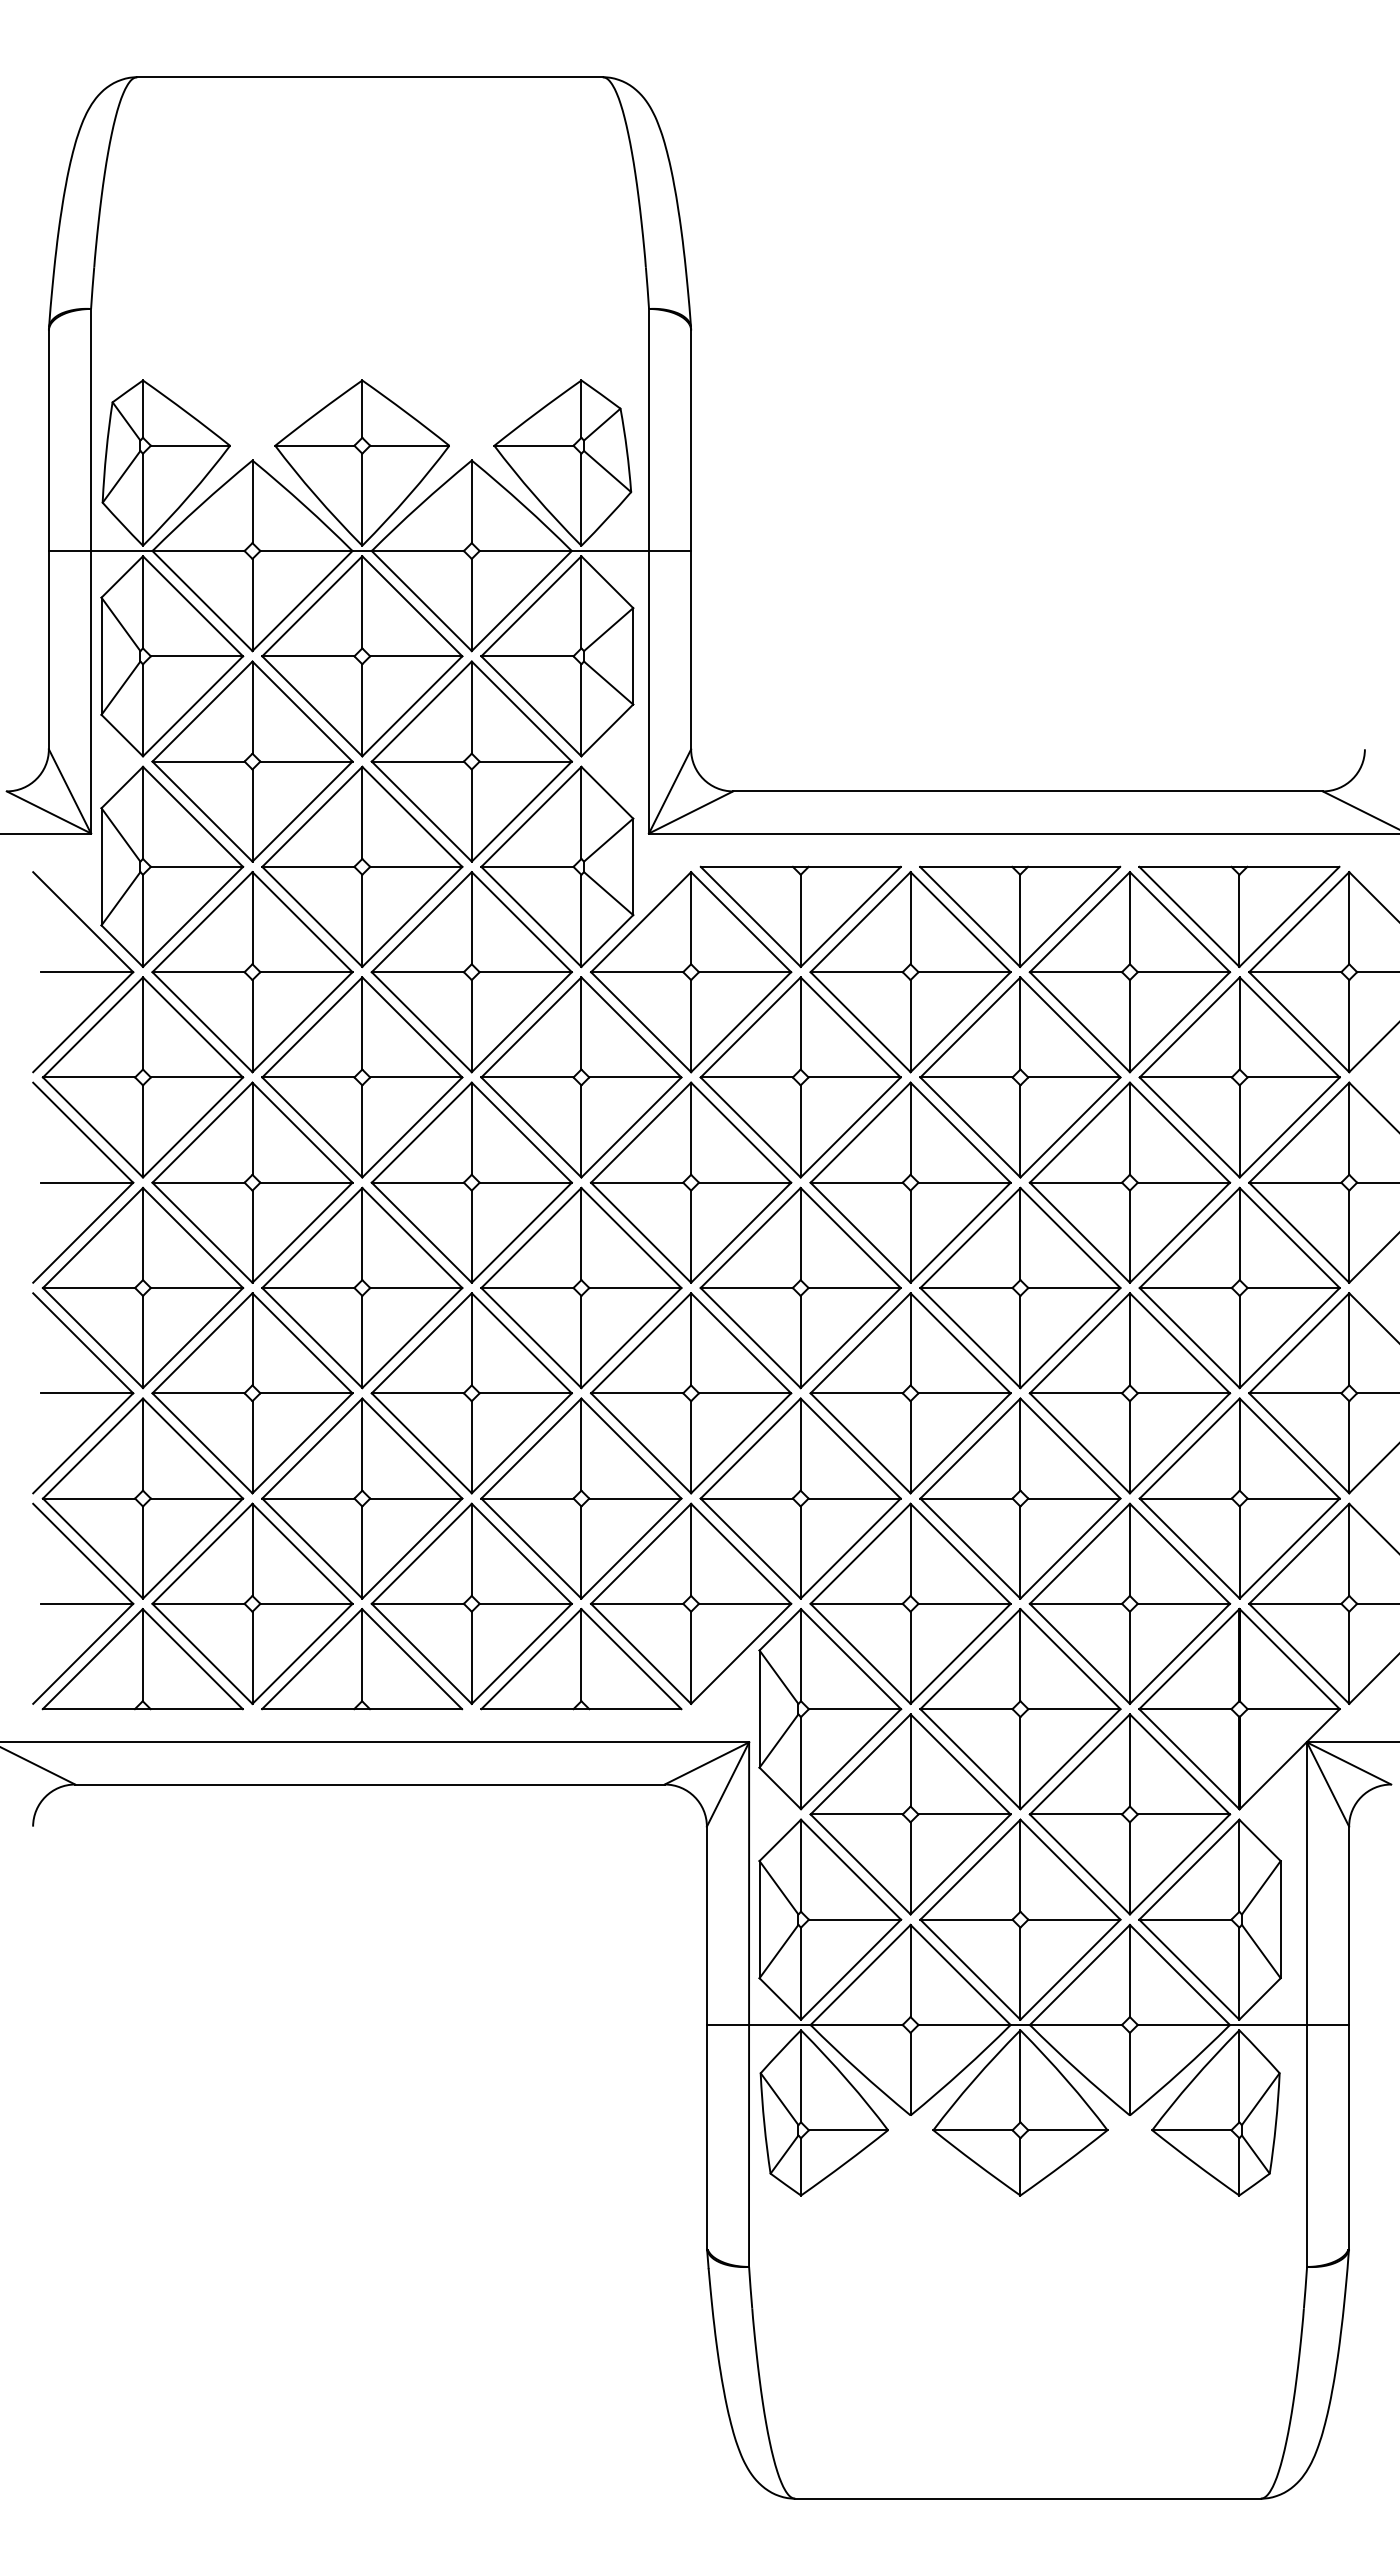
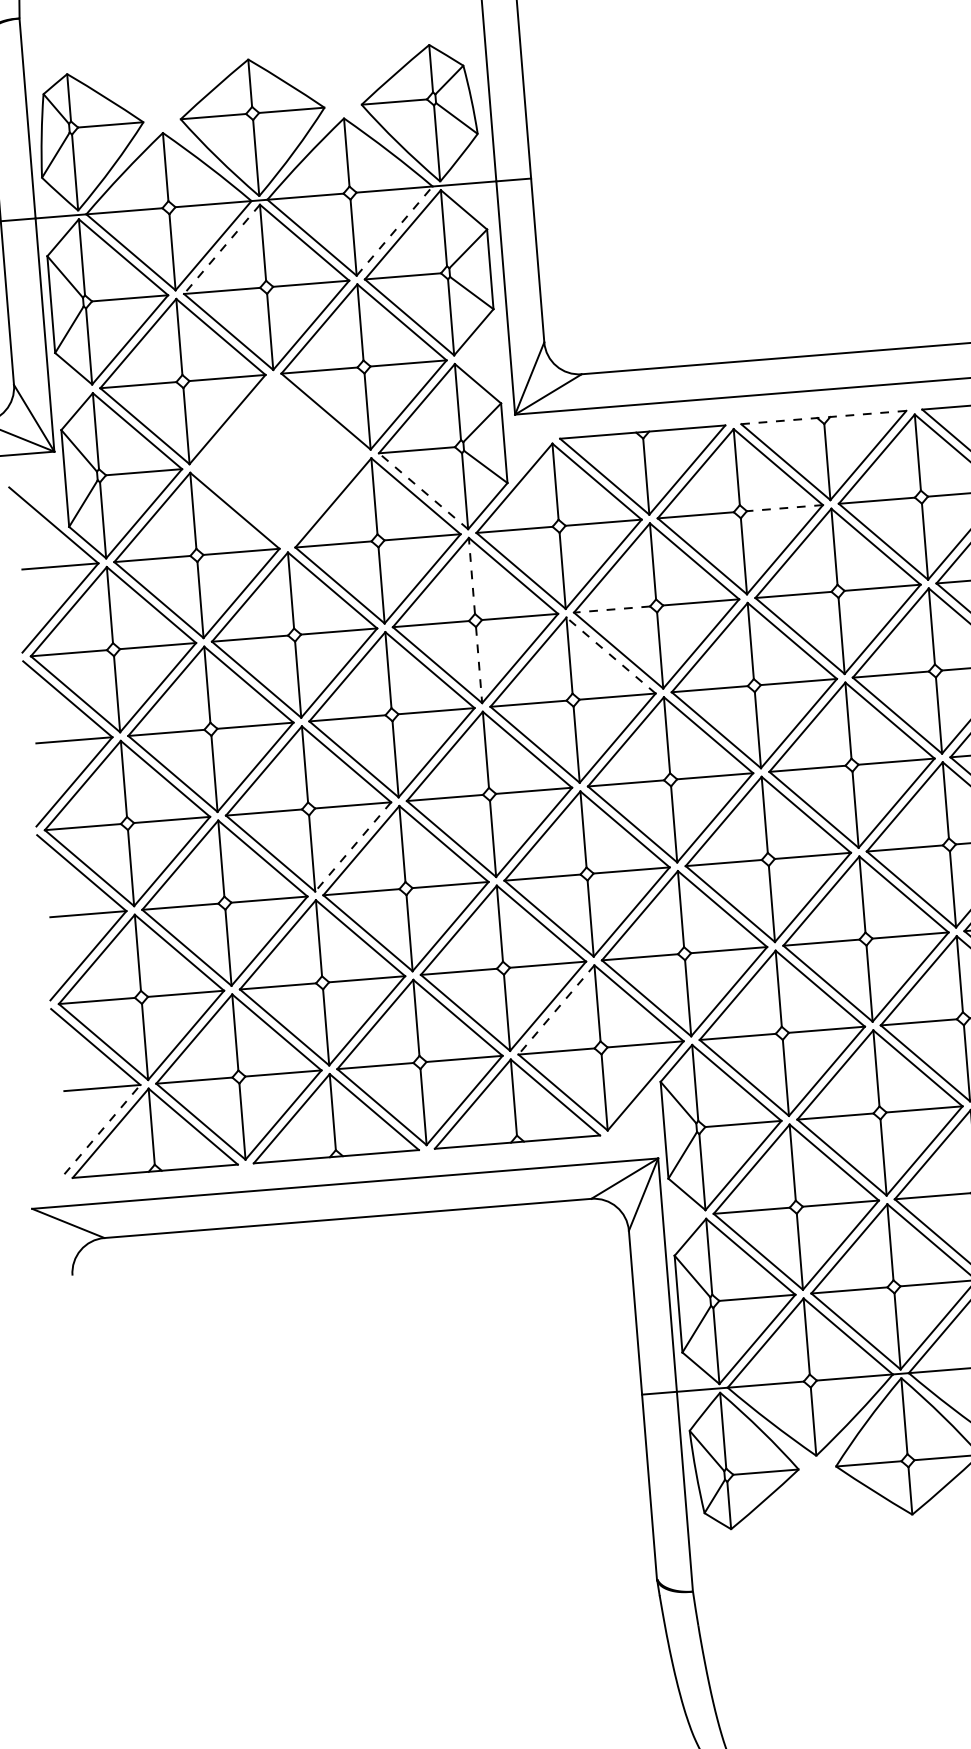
line: (521, 601) -> (394, 231), solid -> dashed
line: (312, 606) -> (222, 249), solid -> dashed
part: (362, 866) -> (280, 460), removed
line: (1020, 866) -> (824, 417), solid -> dashed
line: (531, 916) -> (423, 490), solid -> dashed
line: (964, 972) -> (784, 508), solid -> dashed
line: (581, 1023) -> (472, 575), solid -> dashed
line: (746, 1077) -> (611, 609), solid -> dashed
line: (581, 1131) -> (479, 665), solid -> dashed
line: (741, 1132) -> (611, 655), solid -> dashed
line: (412, 1338) -> (353, 847), solid -> dashed
line: (641, 1553) -> (556, 1009), solid -> dashed
line: (83, 1653) -> (102, 1129), solid -> dashed

